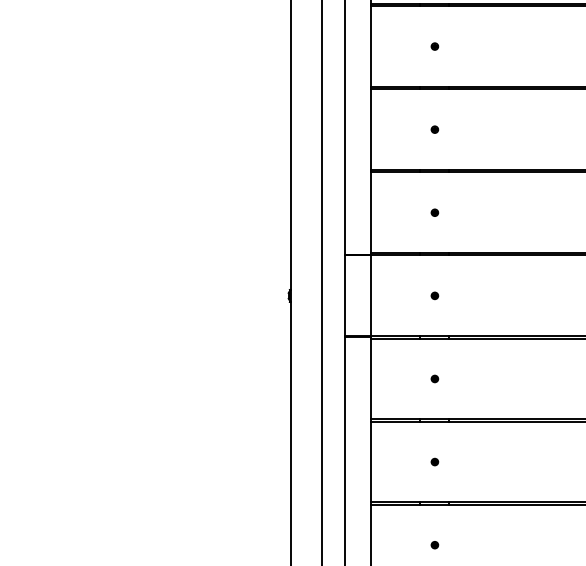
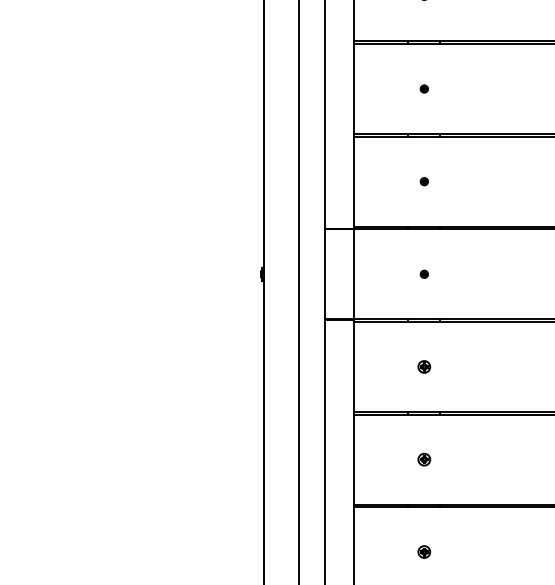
part: (434, 378) -> (423, 366), size x1.6
part: (434, 461) -> (423, 458), size x1.6
part: (434, 545) -> (423, 552), size x1.6

